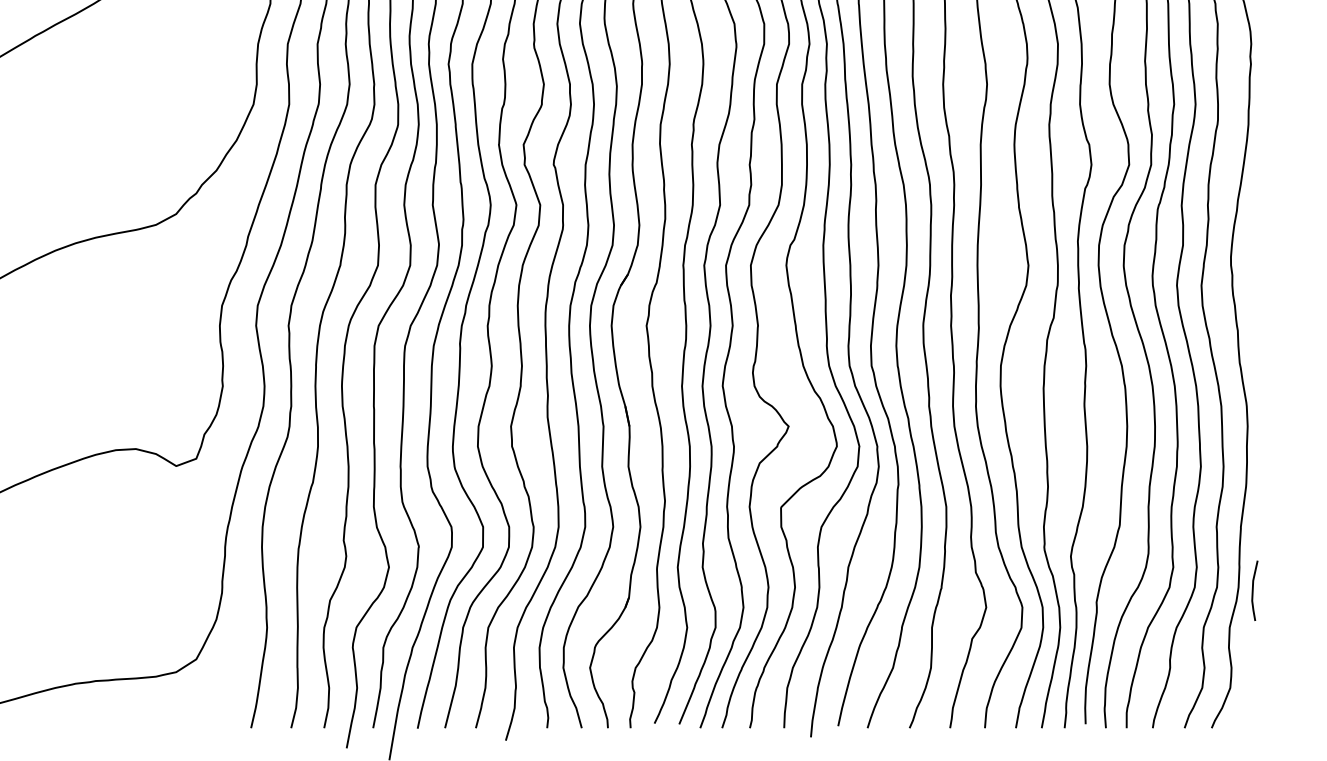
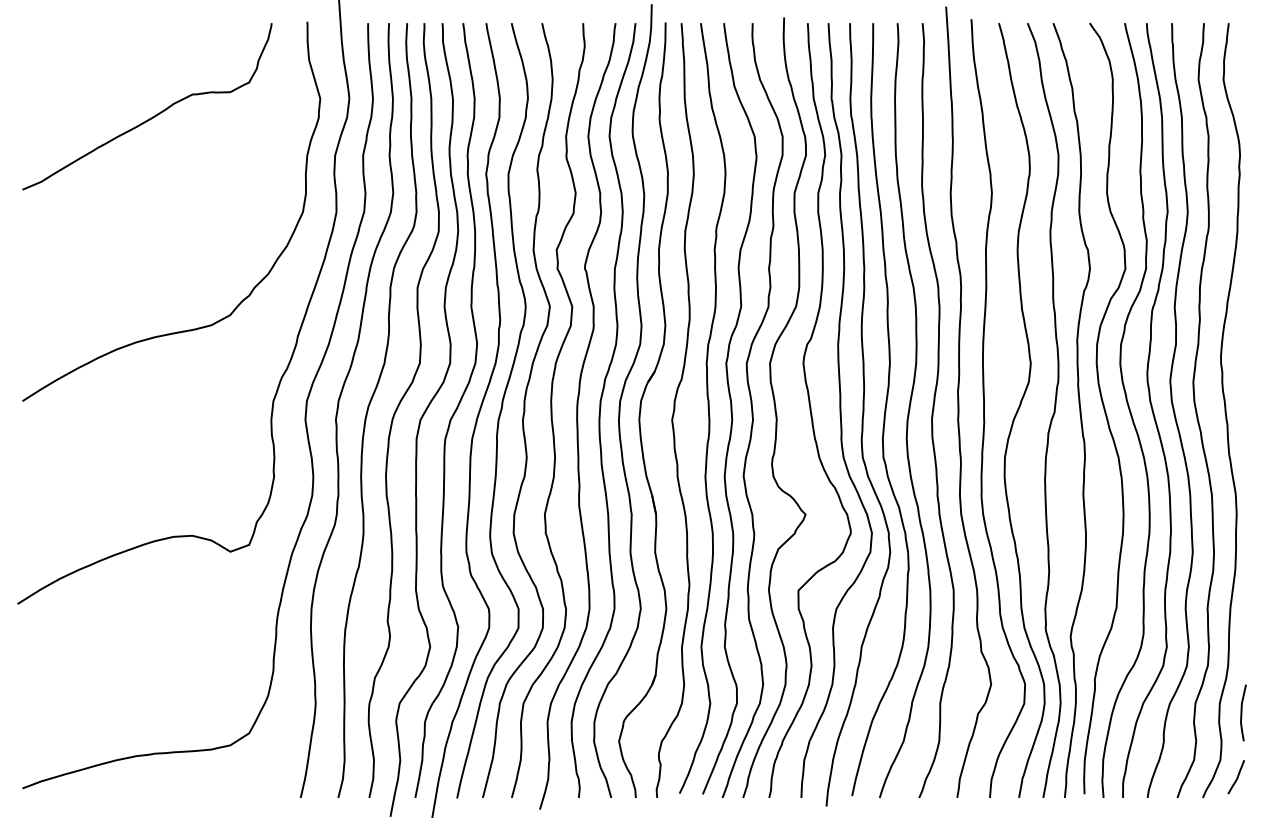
line: (1253, 590) -> (1242, 712), moved
line: (1247, 706) -> (1236, 777), added

